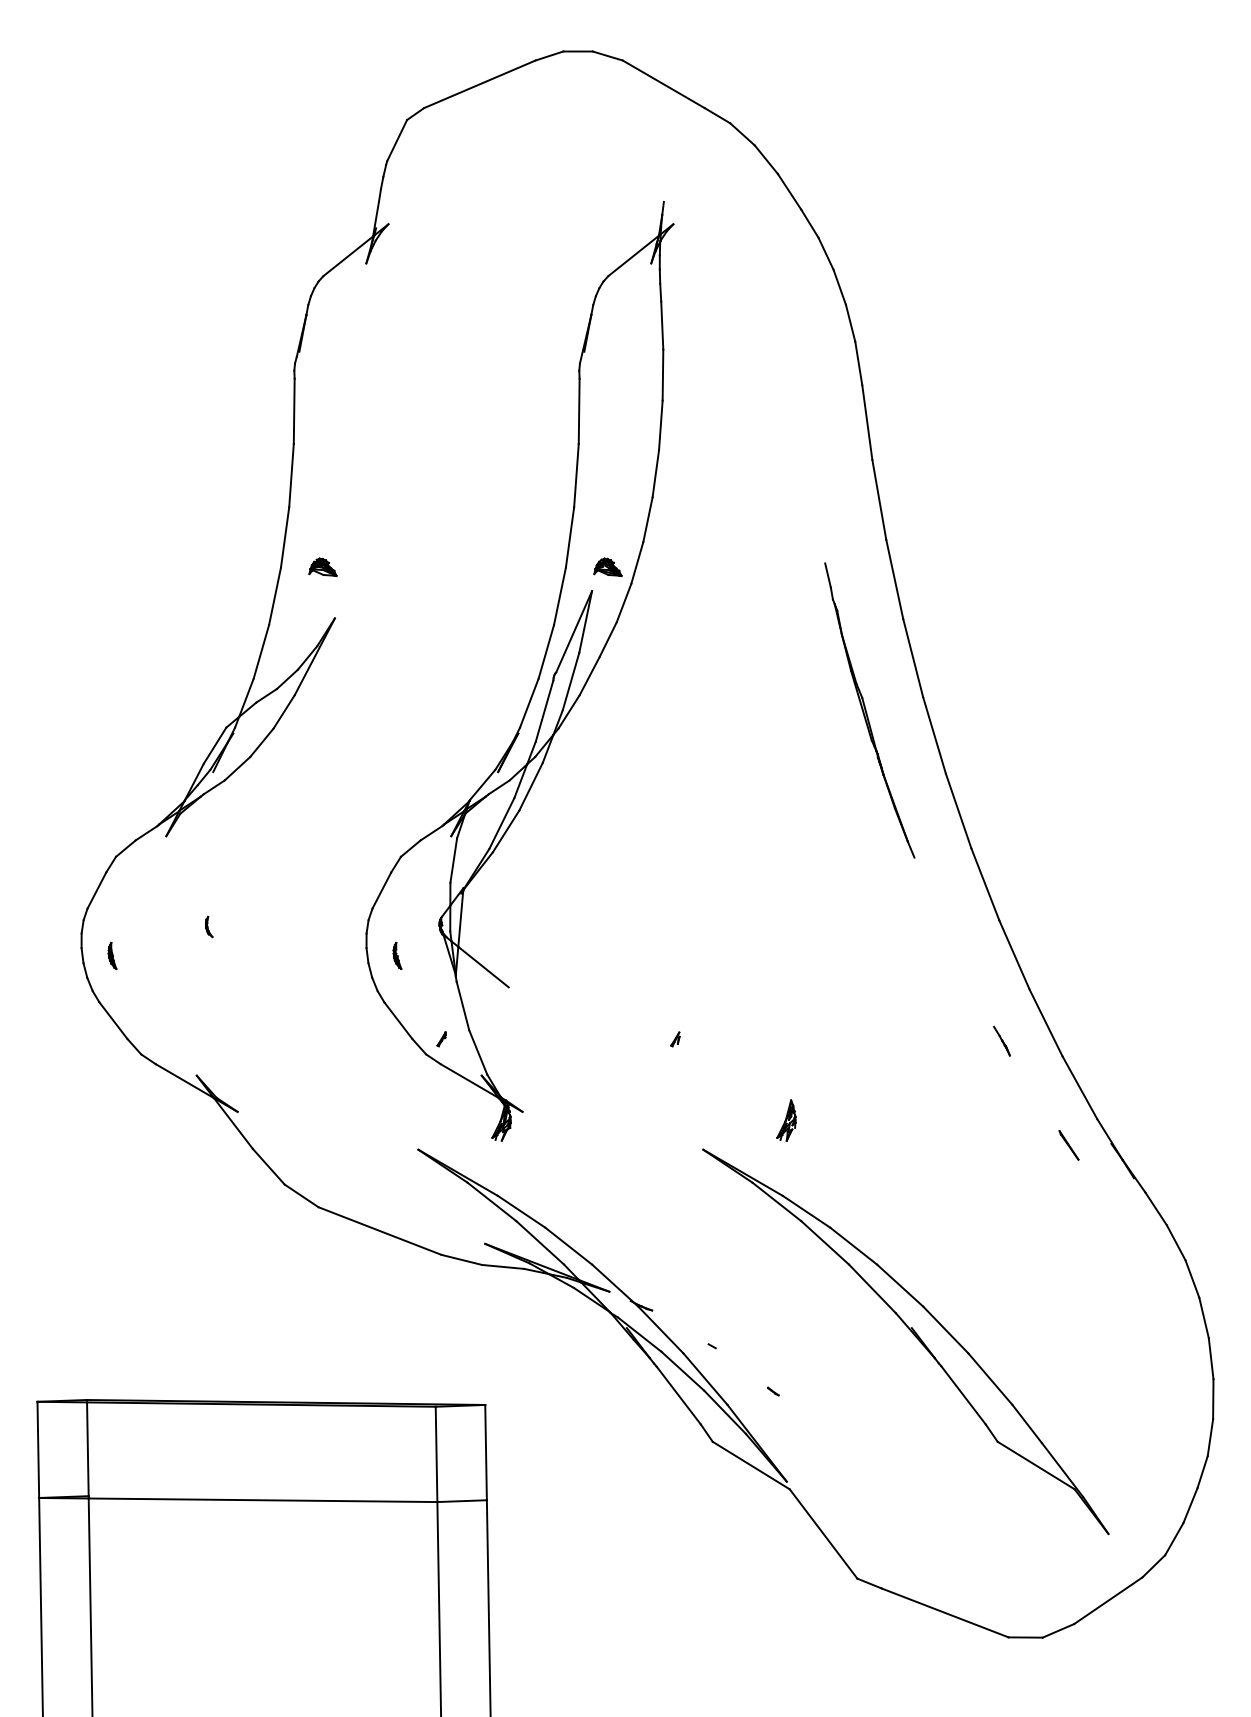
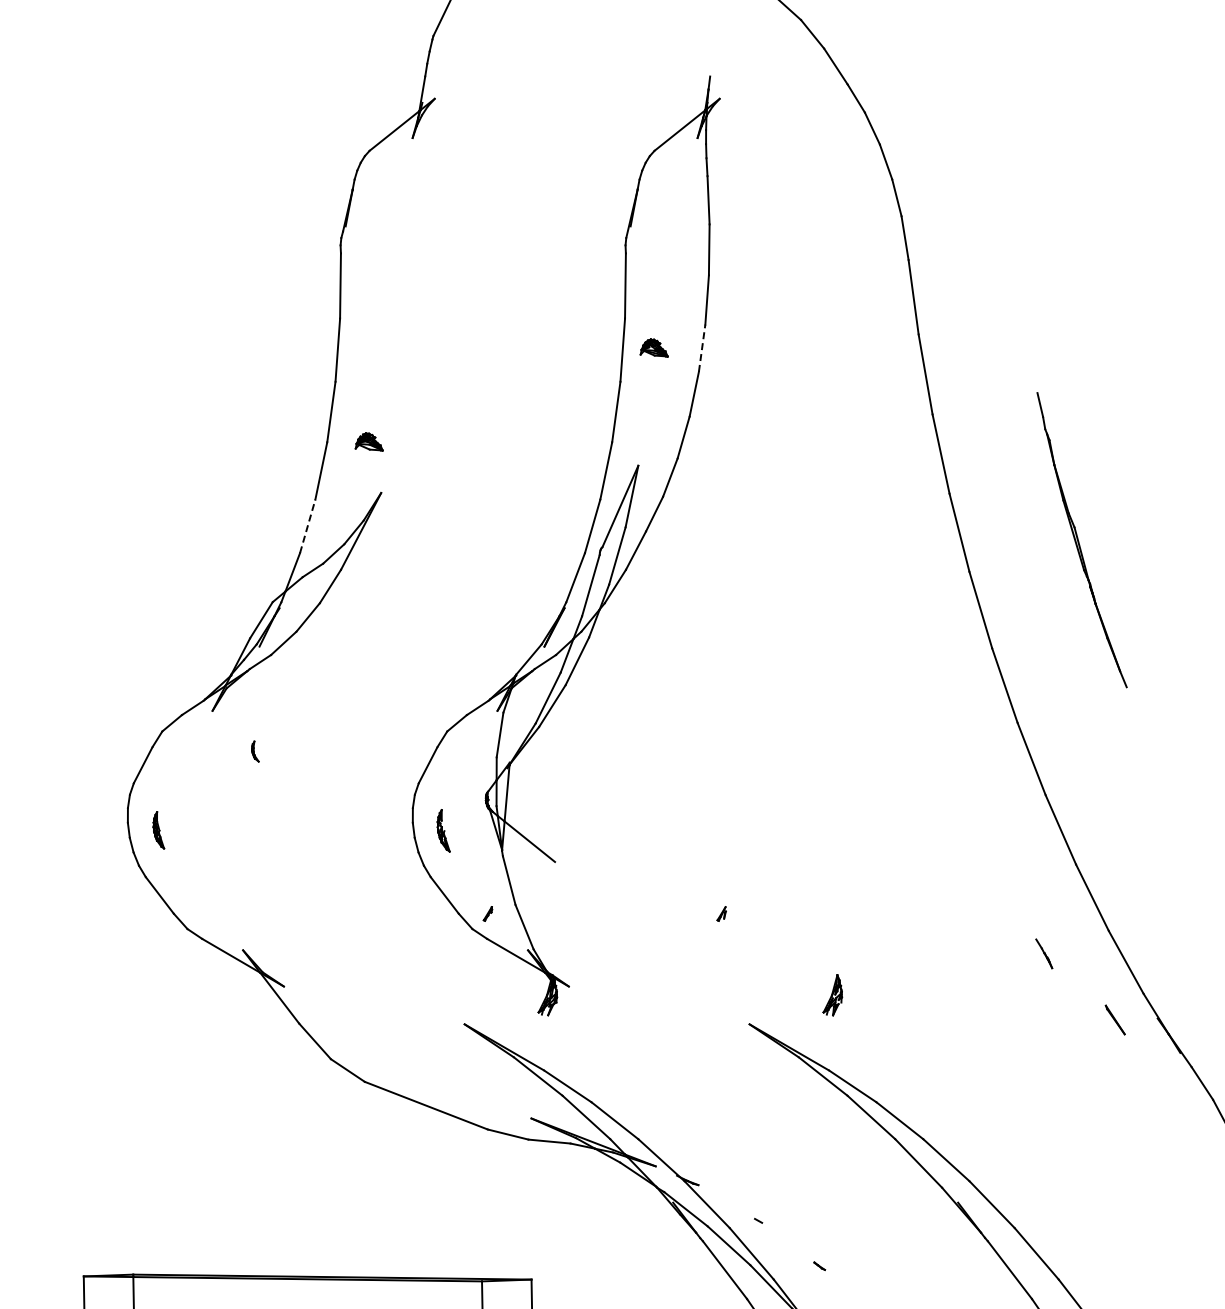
line: (655, 473) -> (701, 348), solid -> dashed
part: (607, 567) -> (653, 348), moved
line: (261, 651) -> (307, 526), solid -> dashed
part: (869, 710) -> (1081, 540), moved
part: (209, 926) -> (255, 751), moved
part: (397, 955) -> (443, 830), size x1.6
part: (112, 956) -> (158, 831), size x1.4
line: (1001, 1040) -> (1043, 953), moved

